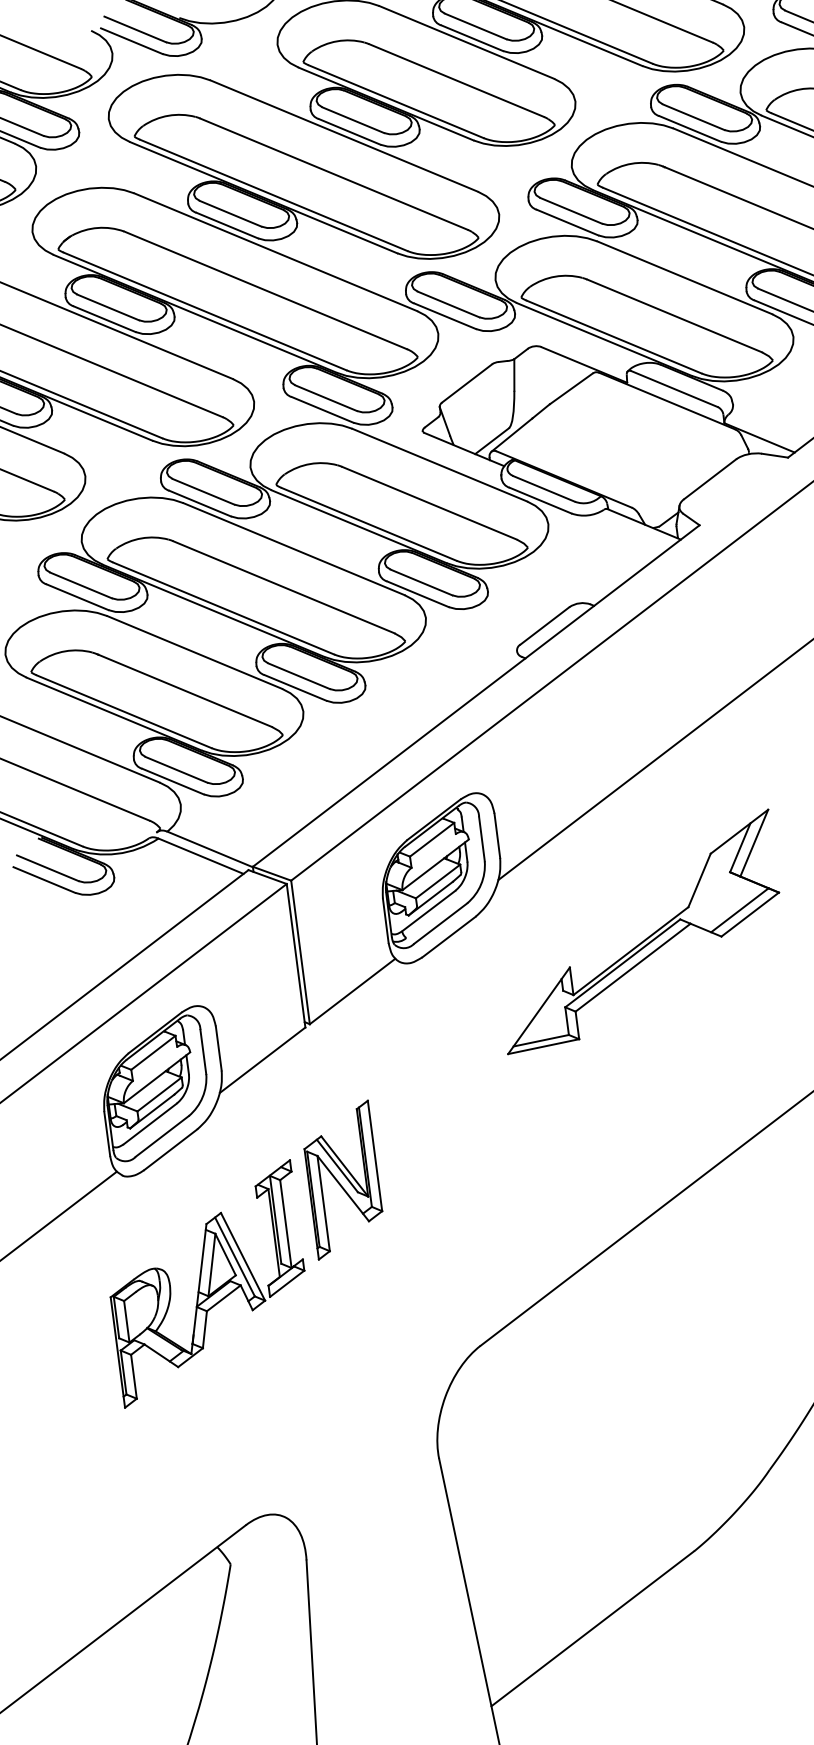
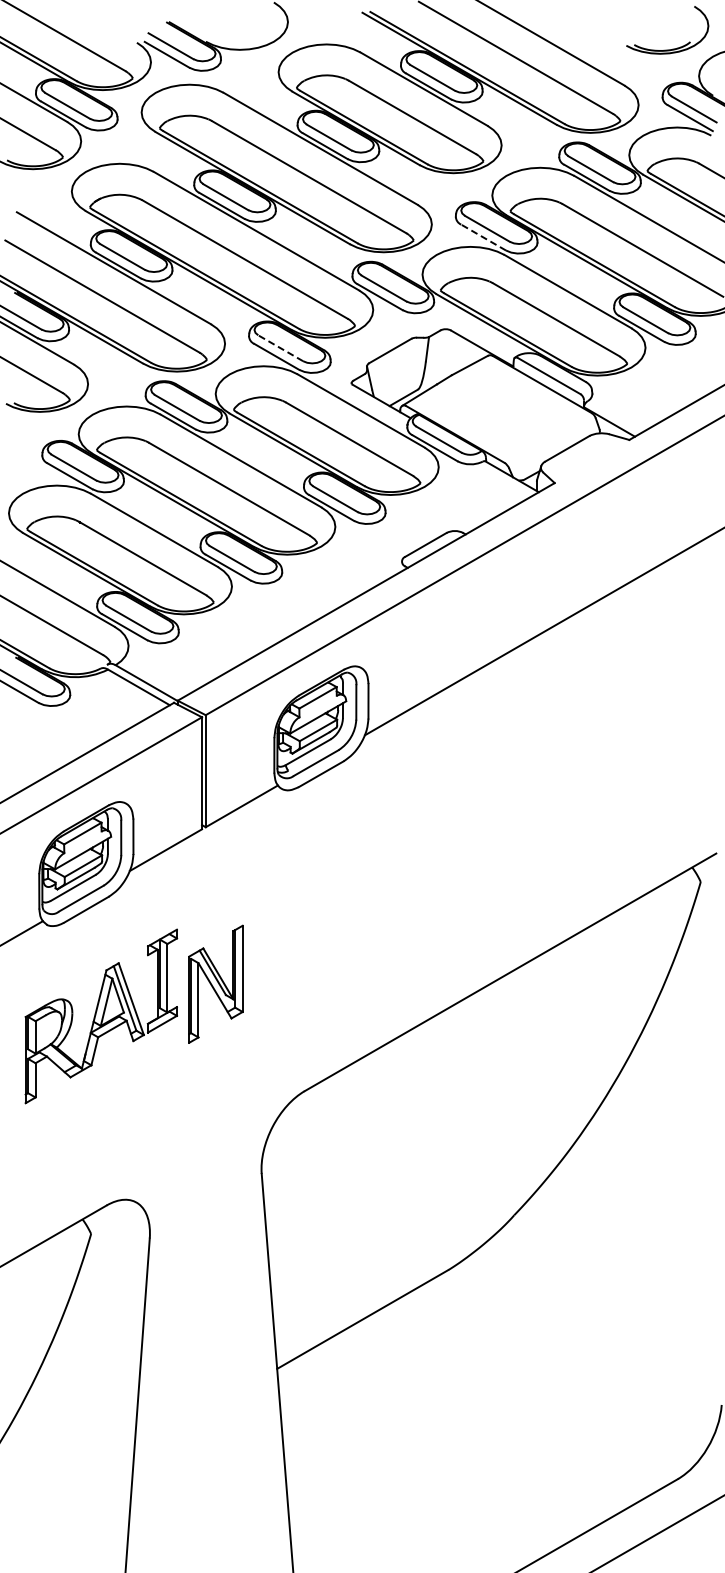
line: (567, 222) -> (483, 237), solid -> dashed
line: (325, 398) -> (280, 348), solid -> dashed
part: (643, 939) -> (470, 795), removed
part: (342, 1179) -> (215, 983), moved

